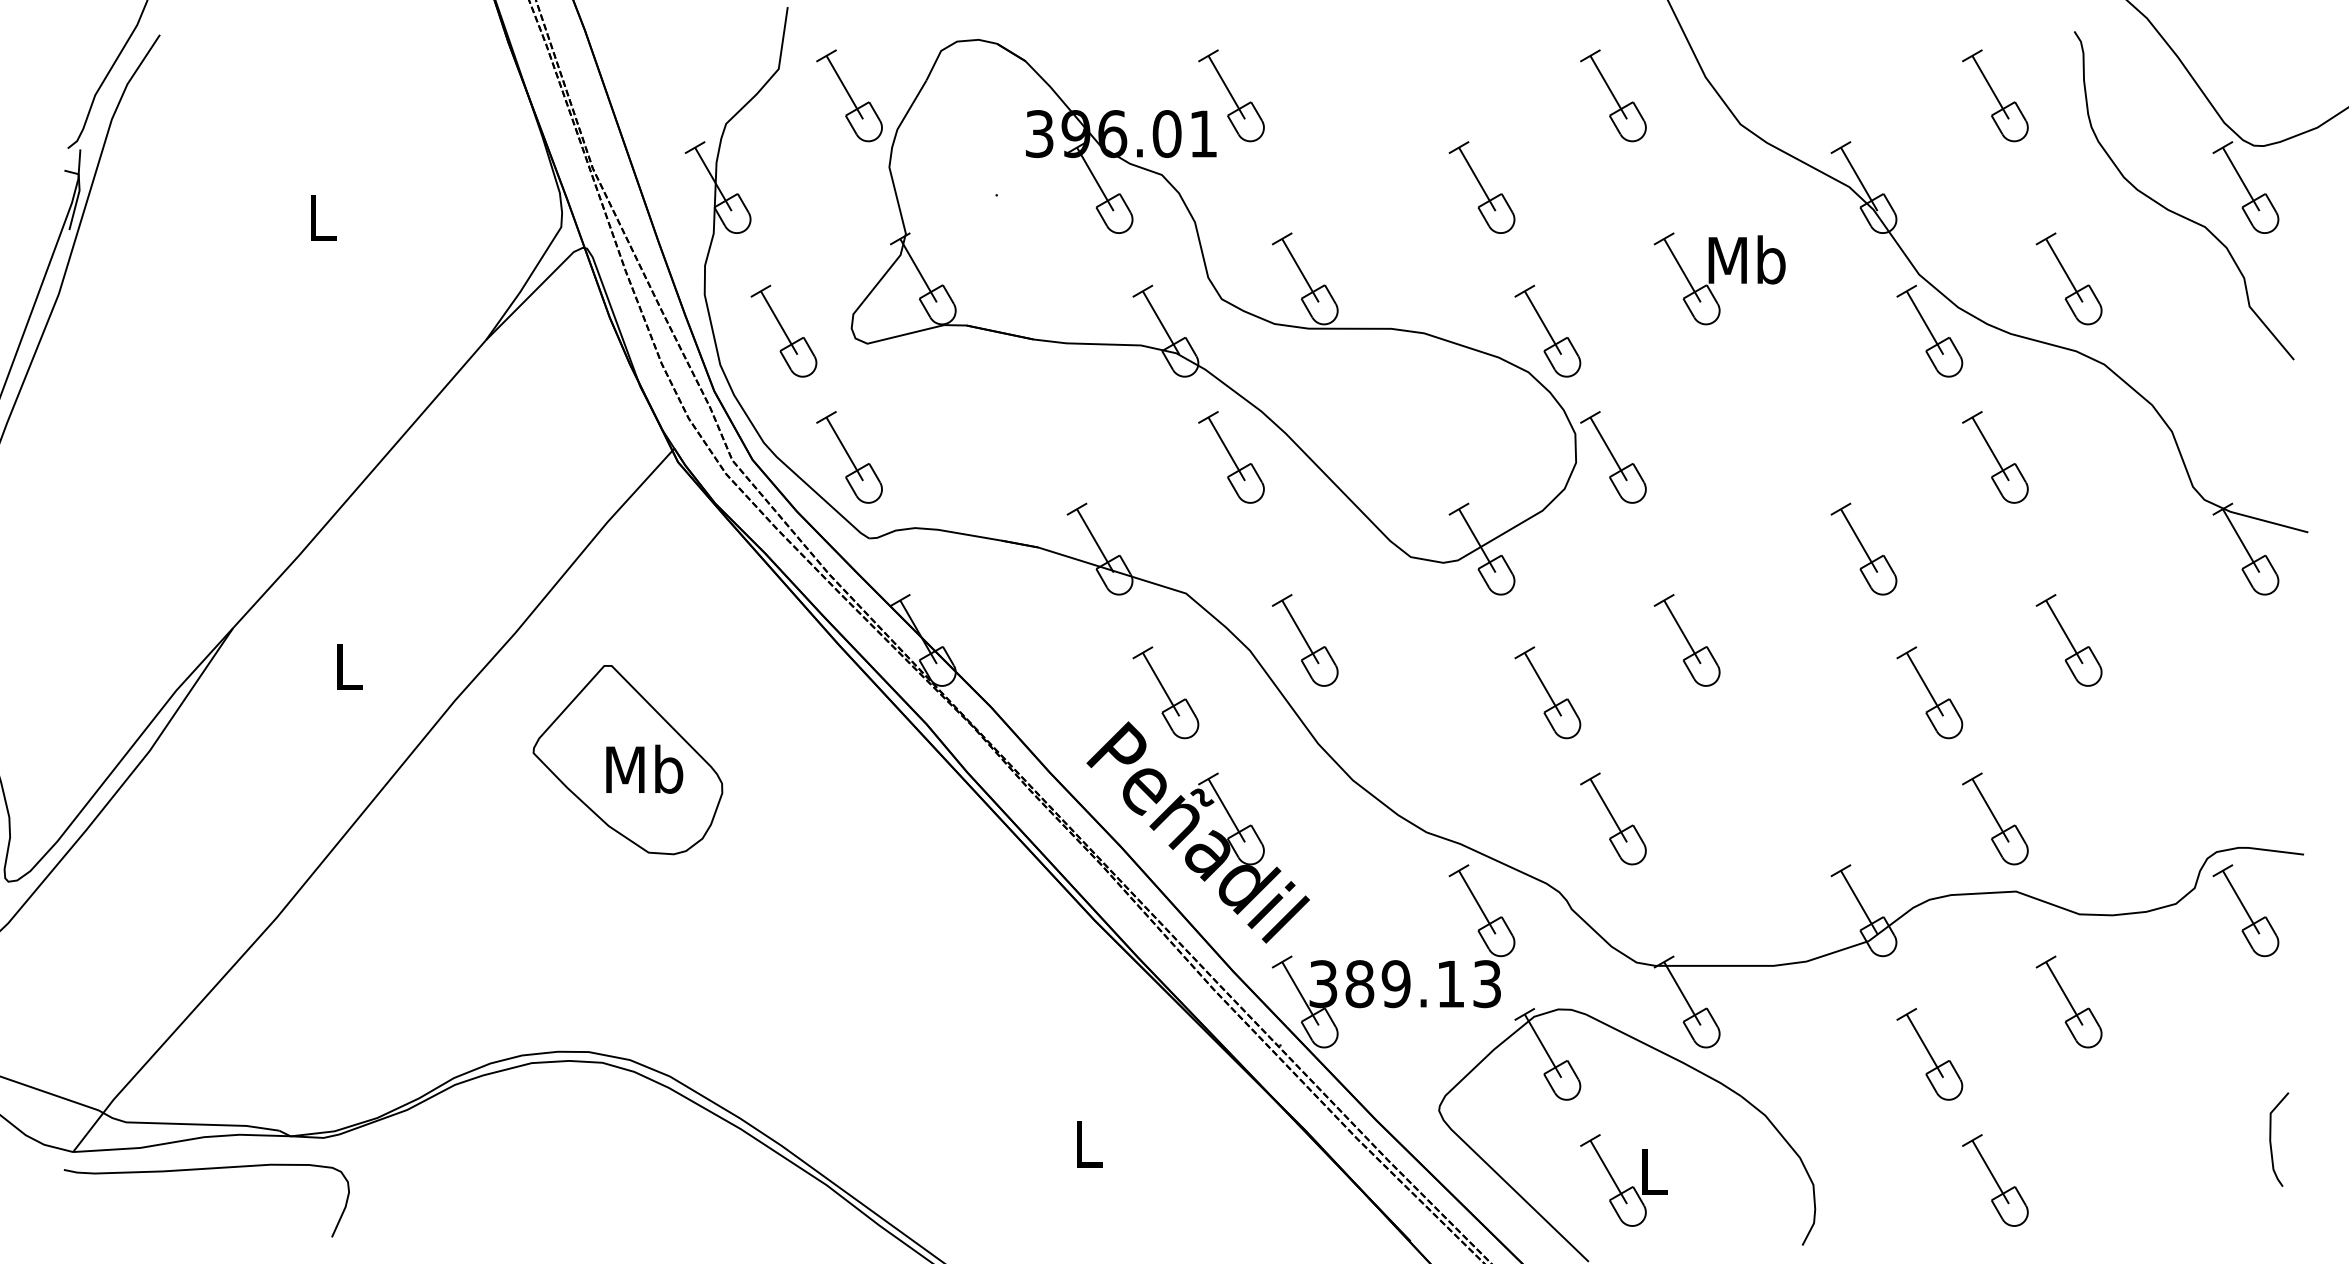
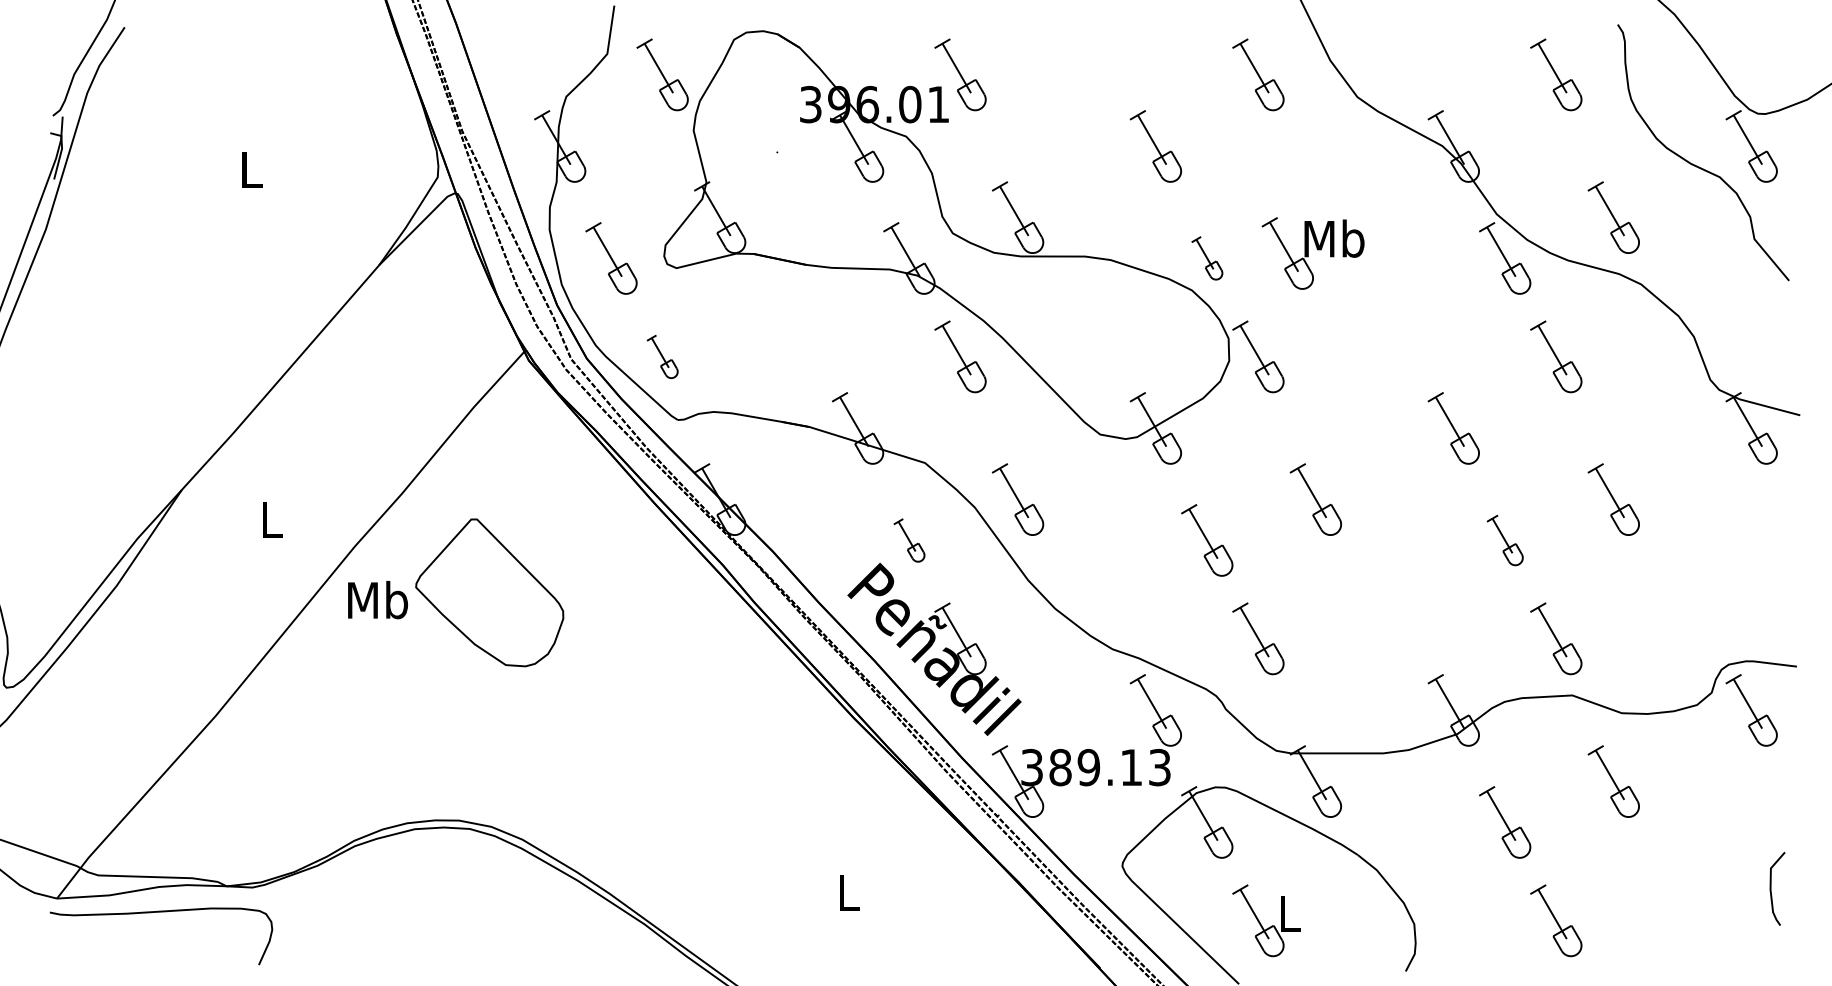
part: (1719, 278) -> (1312, 253), moved
part: (1547, 330) -> (1206, 257), size x0.6
part: (849, 457) -> (662, 356), size x0.6
part: (1165, 692) -> (908, 540), size x0.6
part: (1929, 692) -> (1504, 540), size x0.7
text: (644, 768) -> (377, 599), moved

